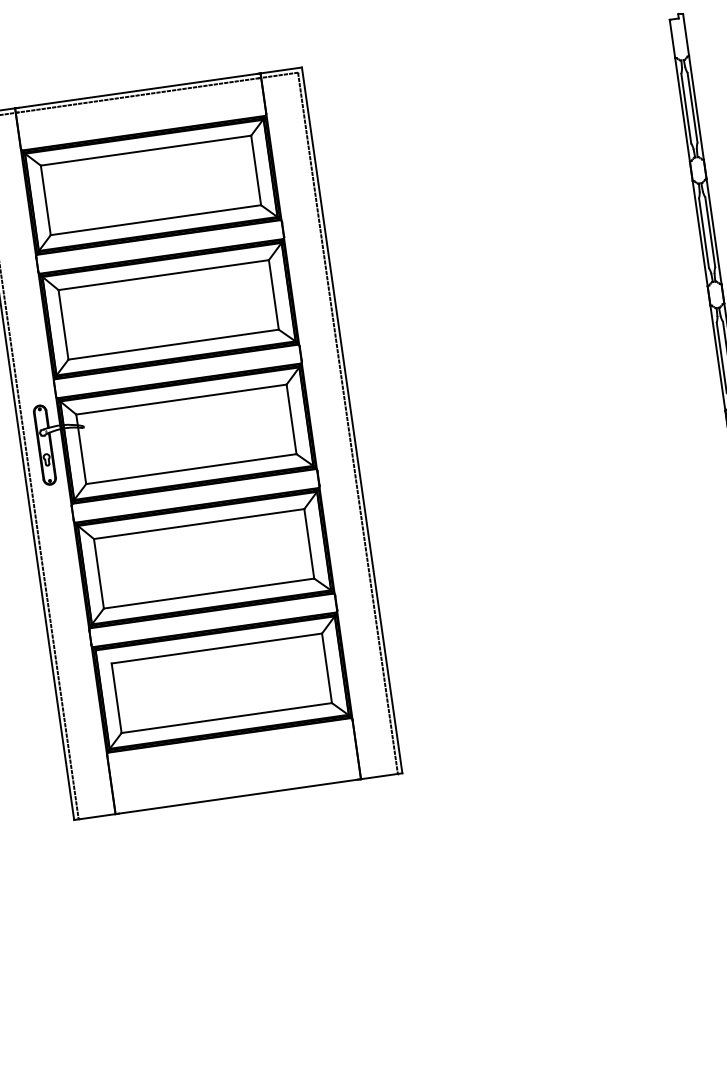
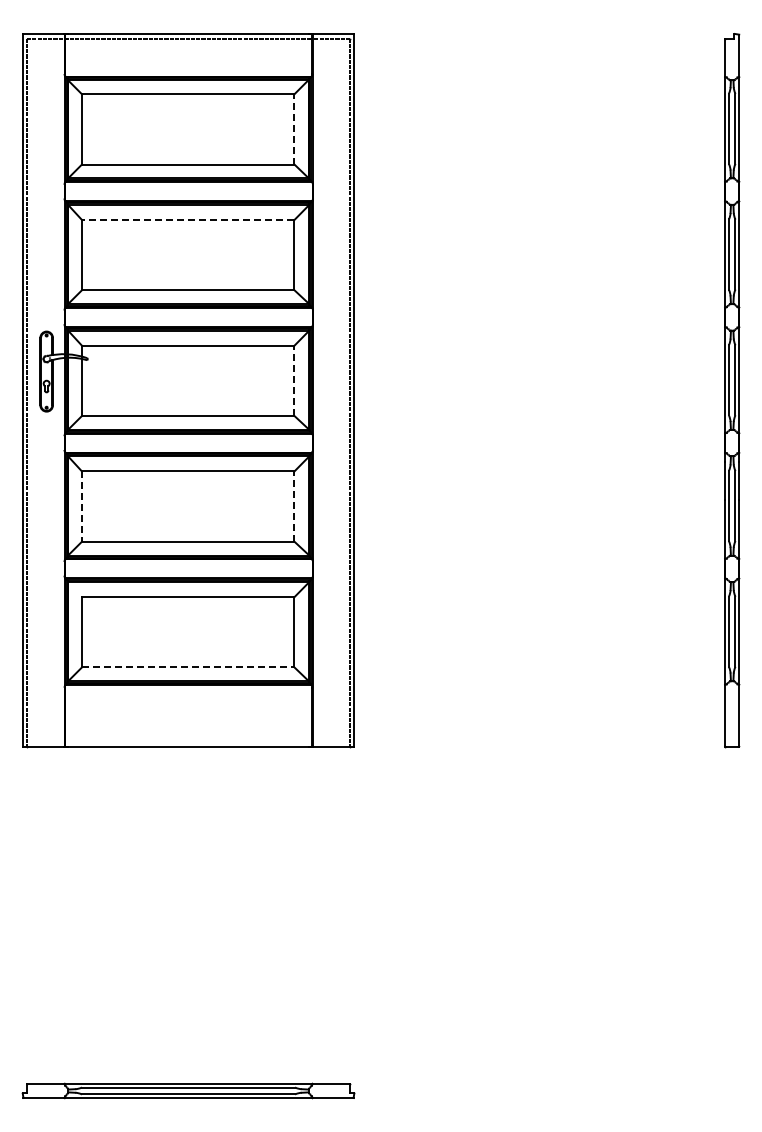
line: (256, 169) -> (294, 128), solid -> dashed
line: (163, 275) -> (187, 220), solid -> dashed
line: (291, 419) -> (294, 380), solid -> dashed
line: (309, 543) -> (294, 506), solid -> dashed
line: (99, 574) -> (82, 507), solid -> dashed
line: (227, 718) -> (188, 667), solid -> dashed

